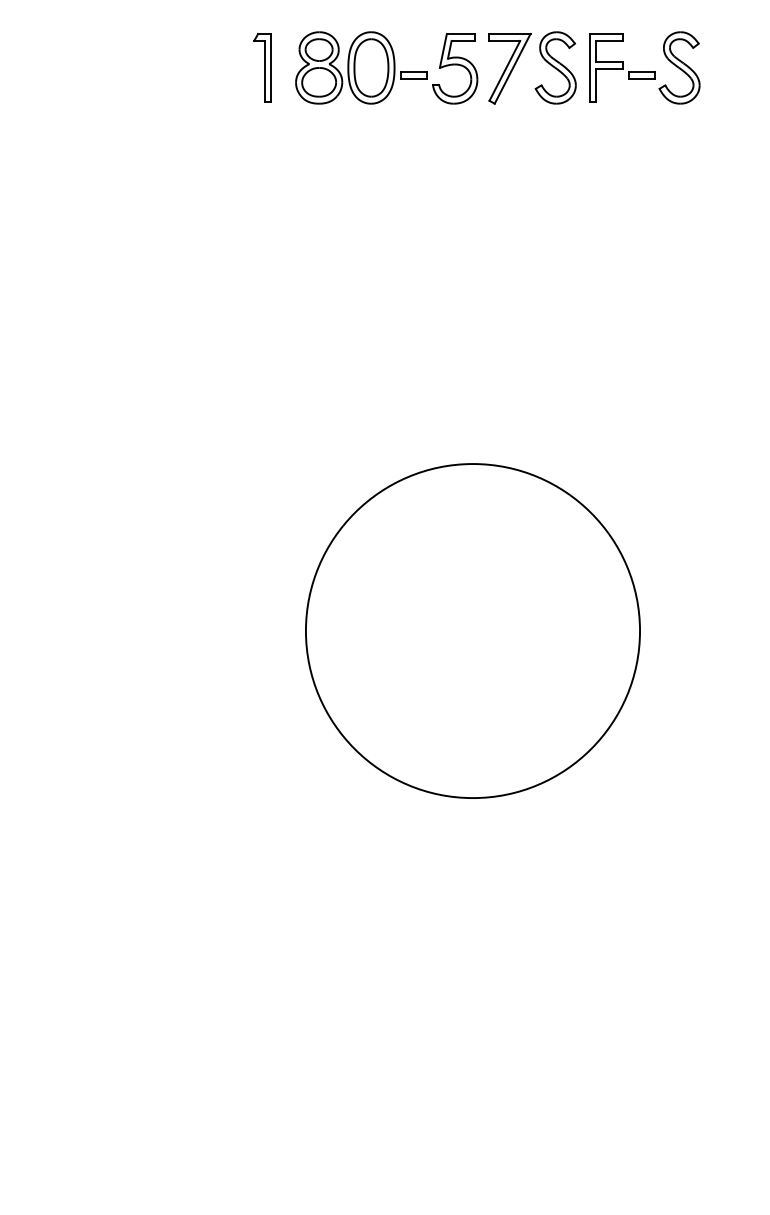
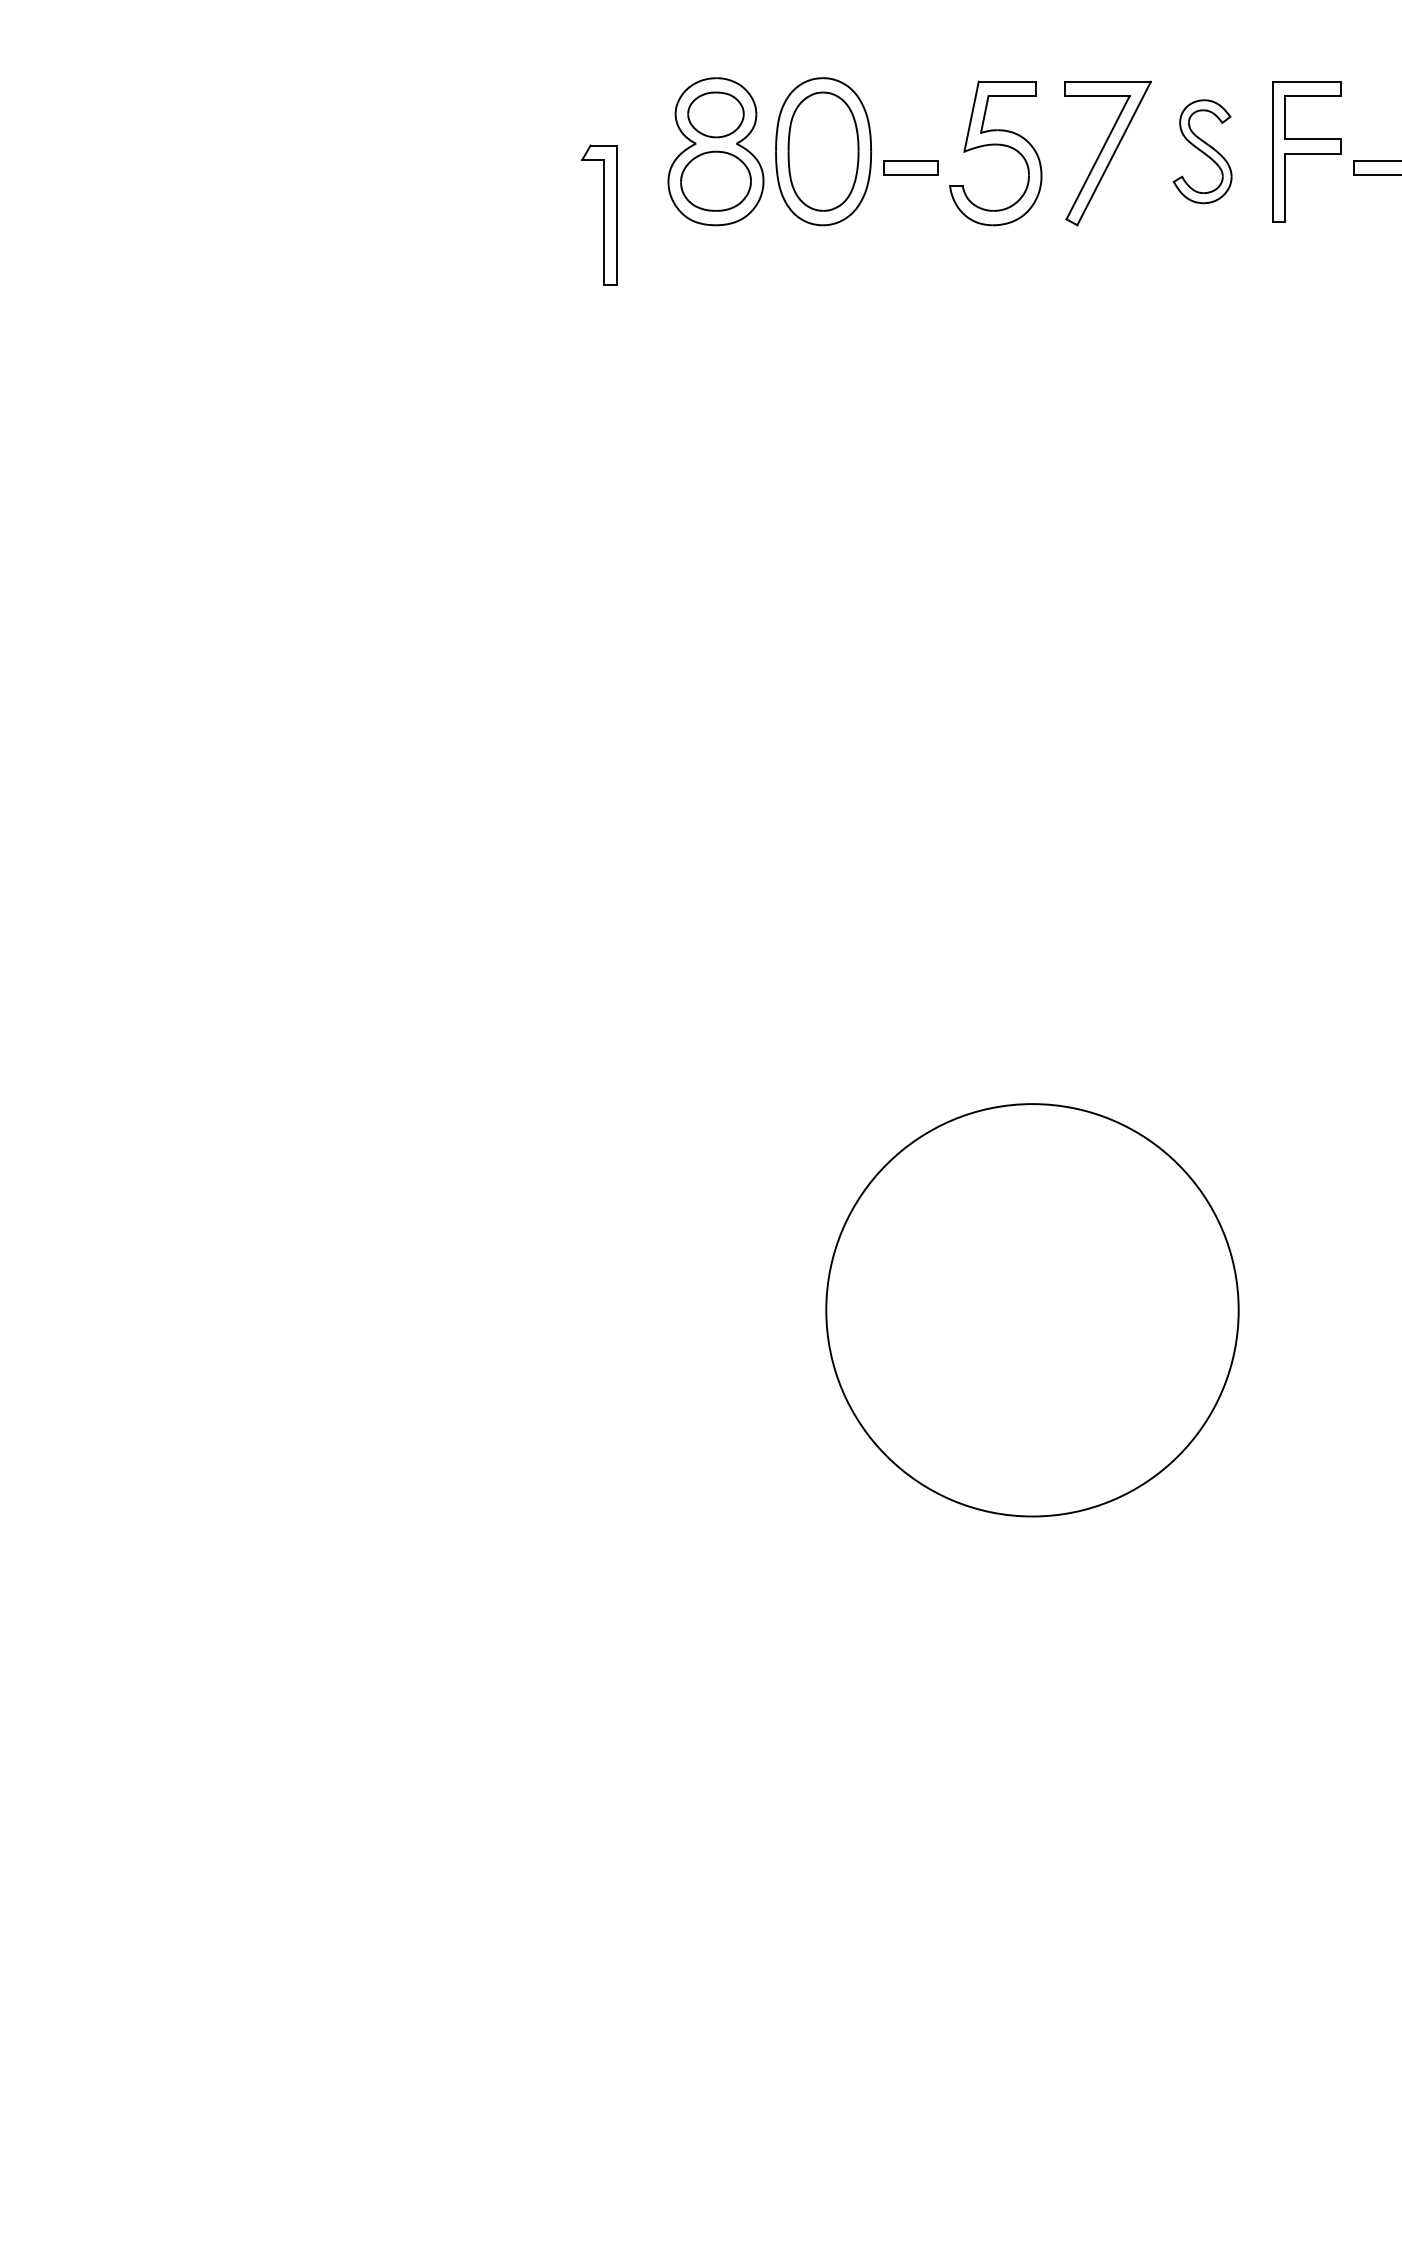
part: (262, 67) -> (599, 214), moved
part: (555, 67) -> (1202, 150), size x0.7
circle: (472, 631) -> (1031, 1311), size x0.6

